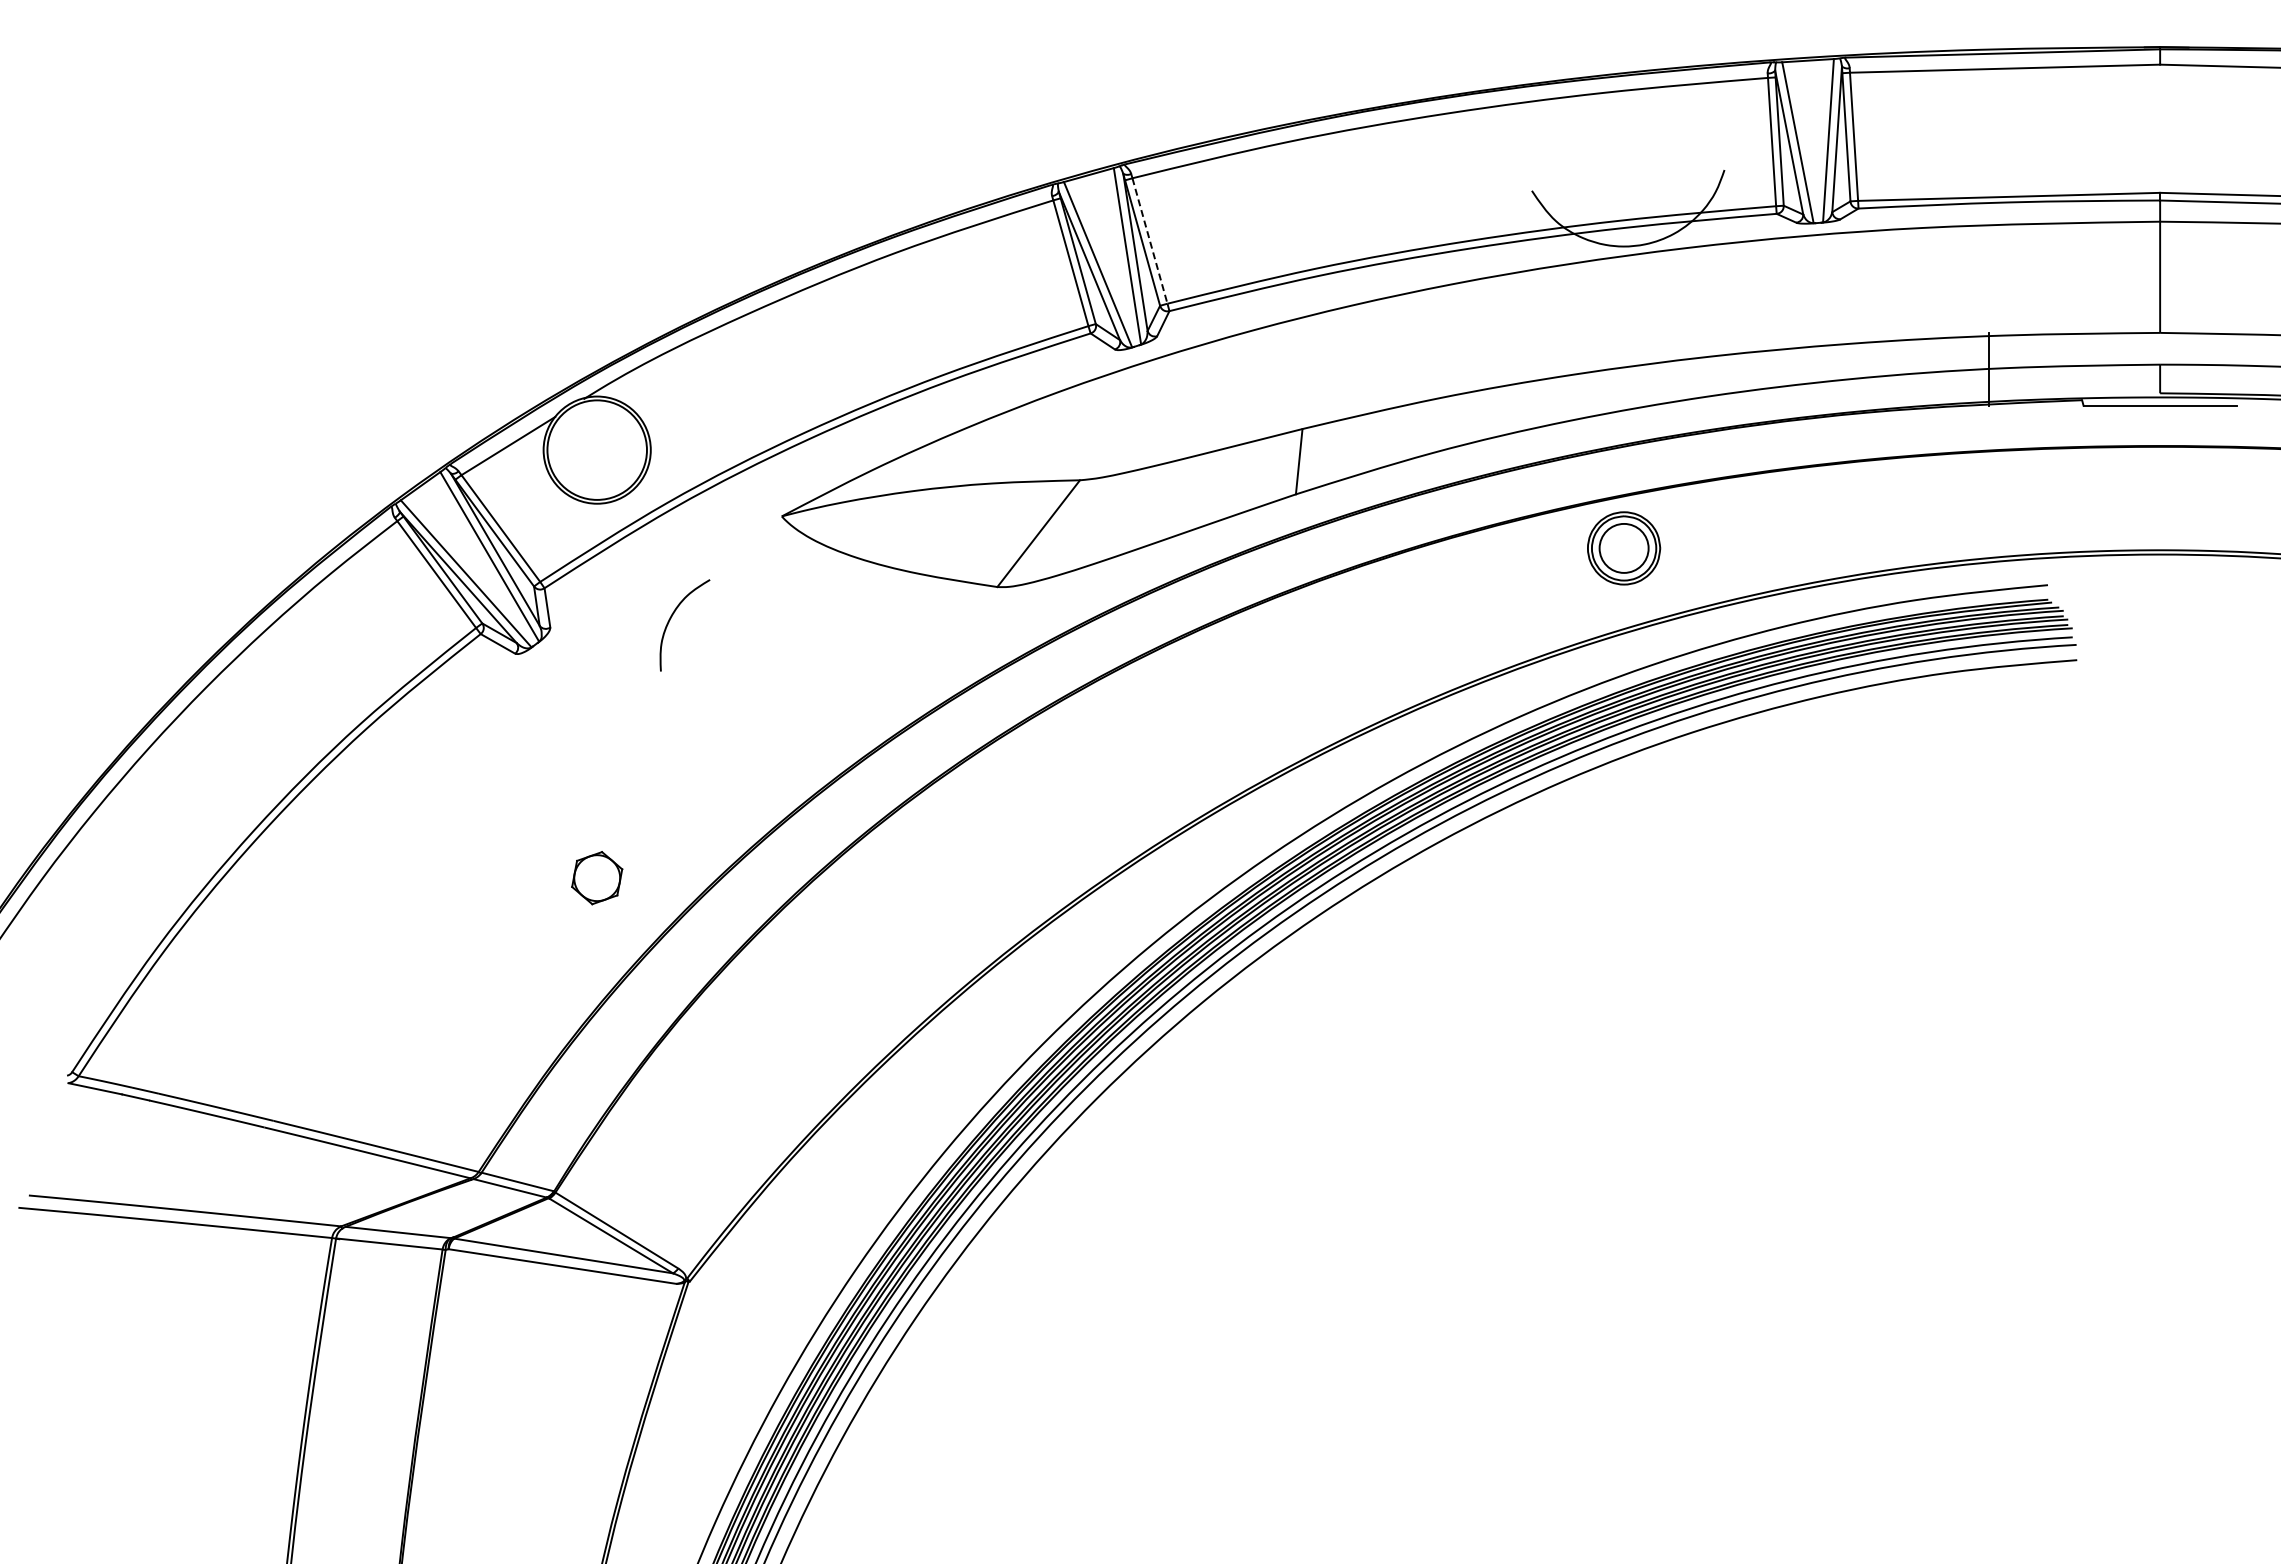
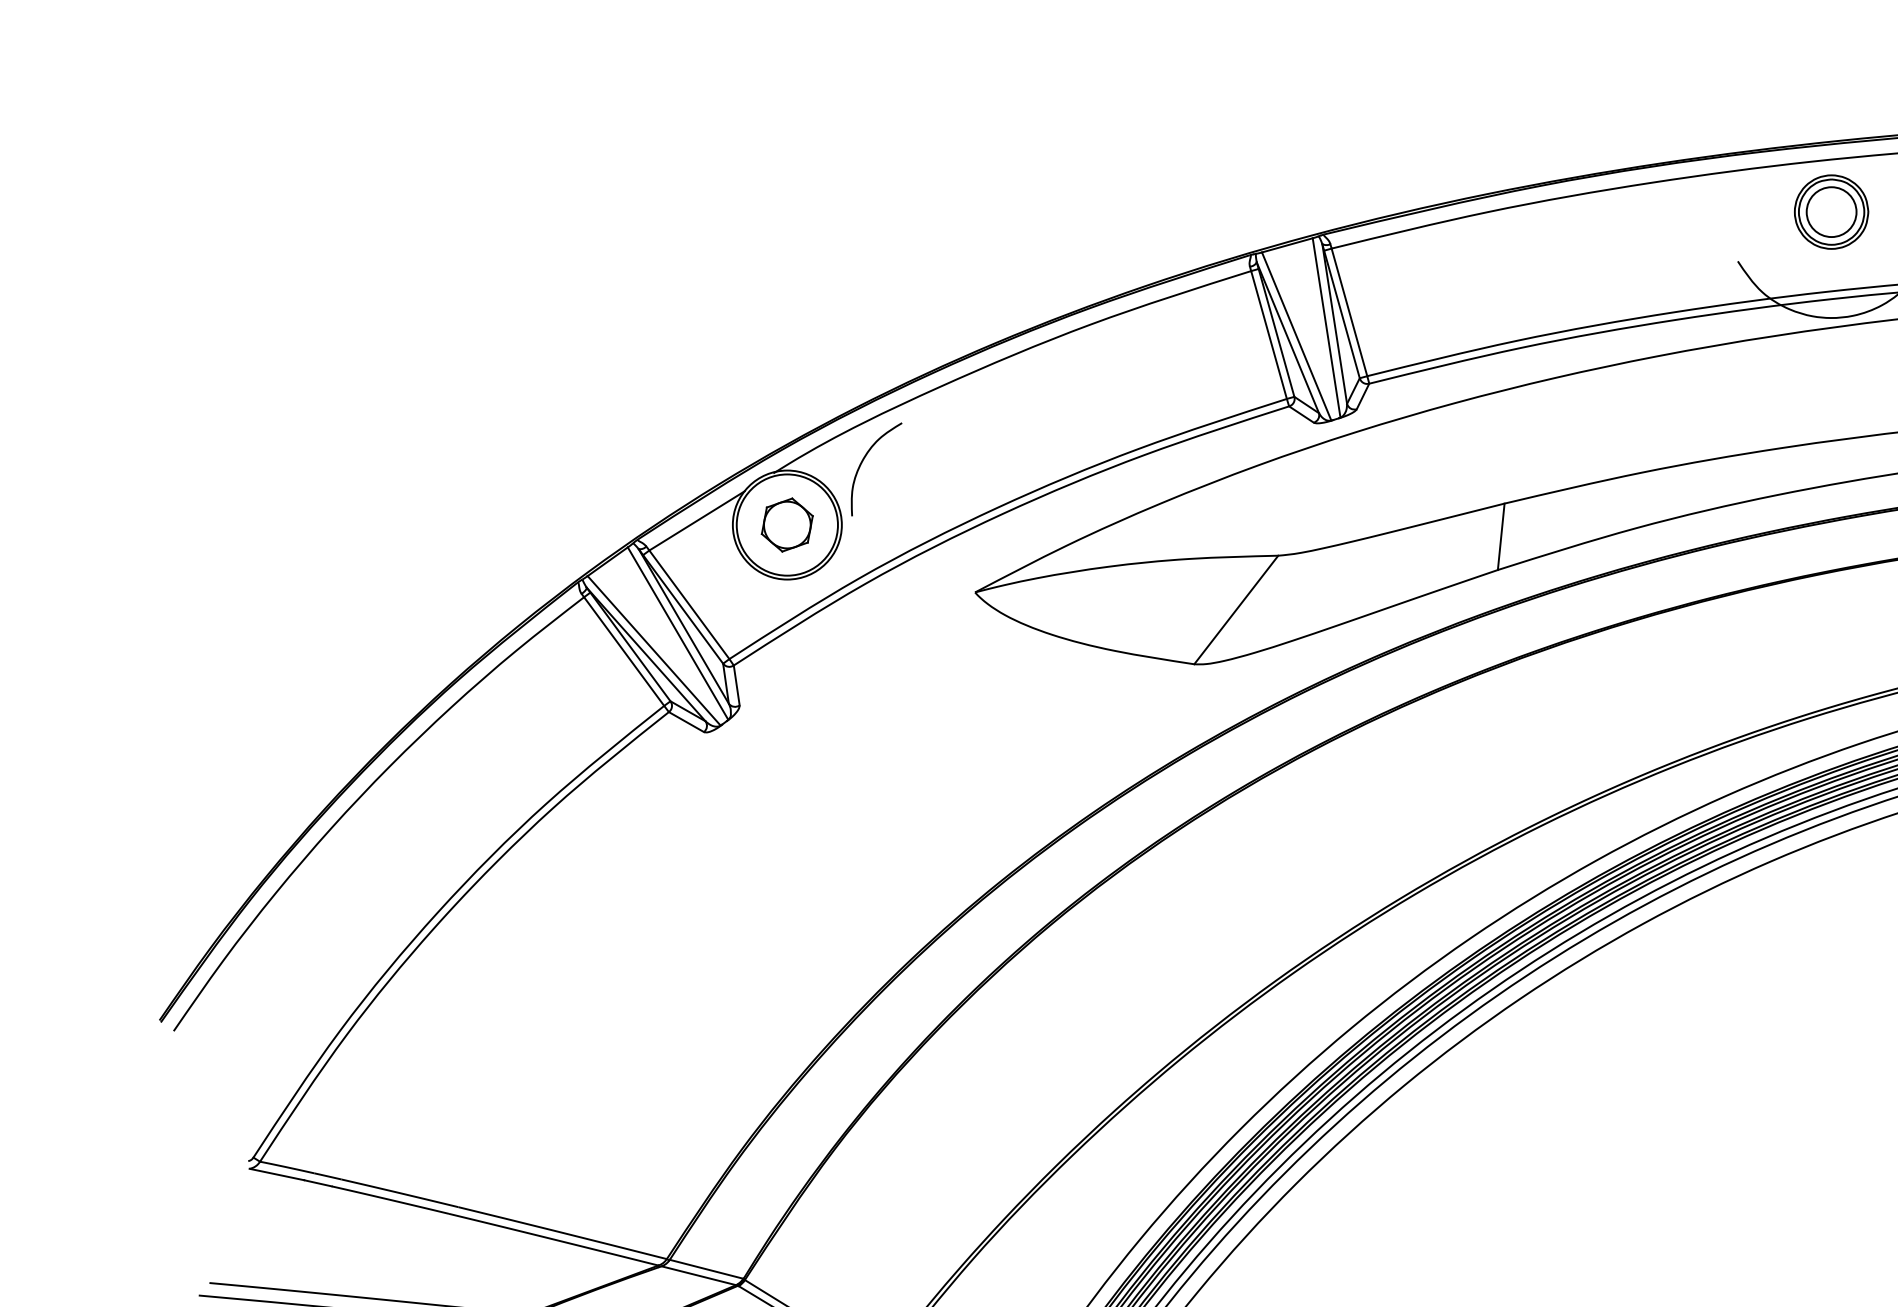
line: (1150, 241) -> (1349, 312), dashed -> solid
part: (1624, 548) -> (1832, 212), moved
curve: (671, 618) -> (862, 462), moved
part: (597, 878) -> (787, 525), moved

